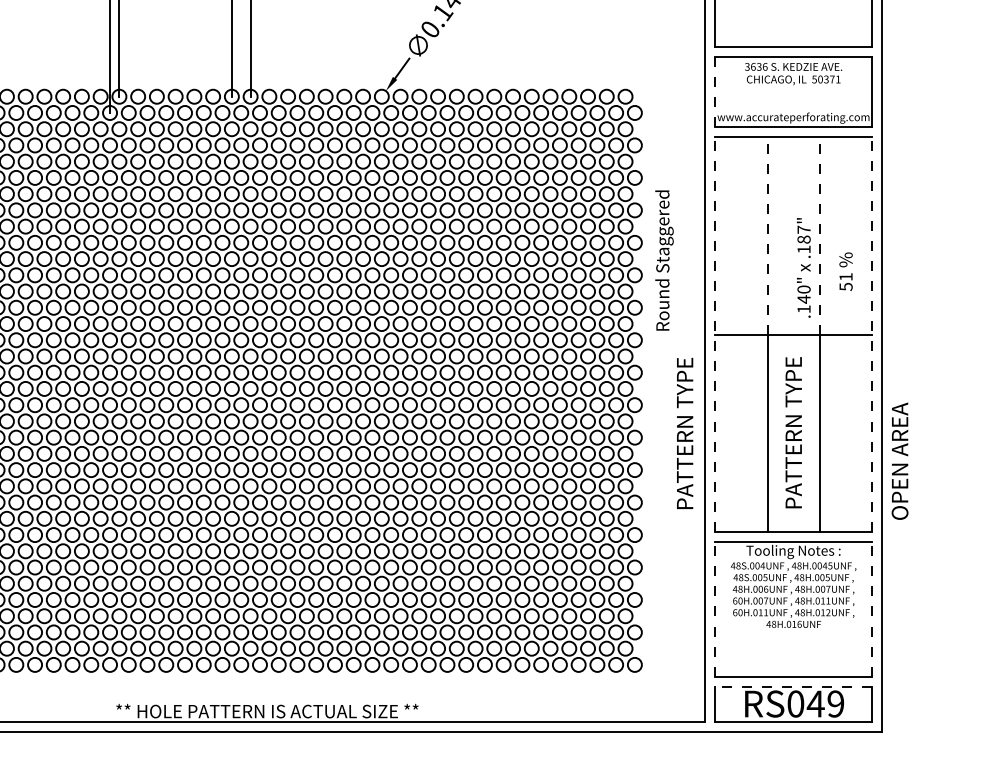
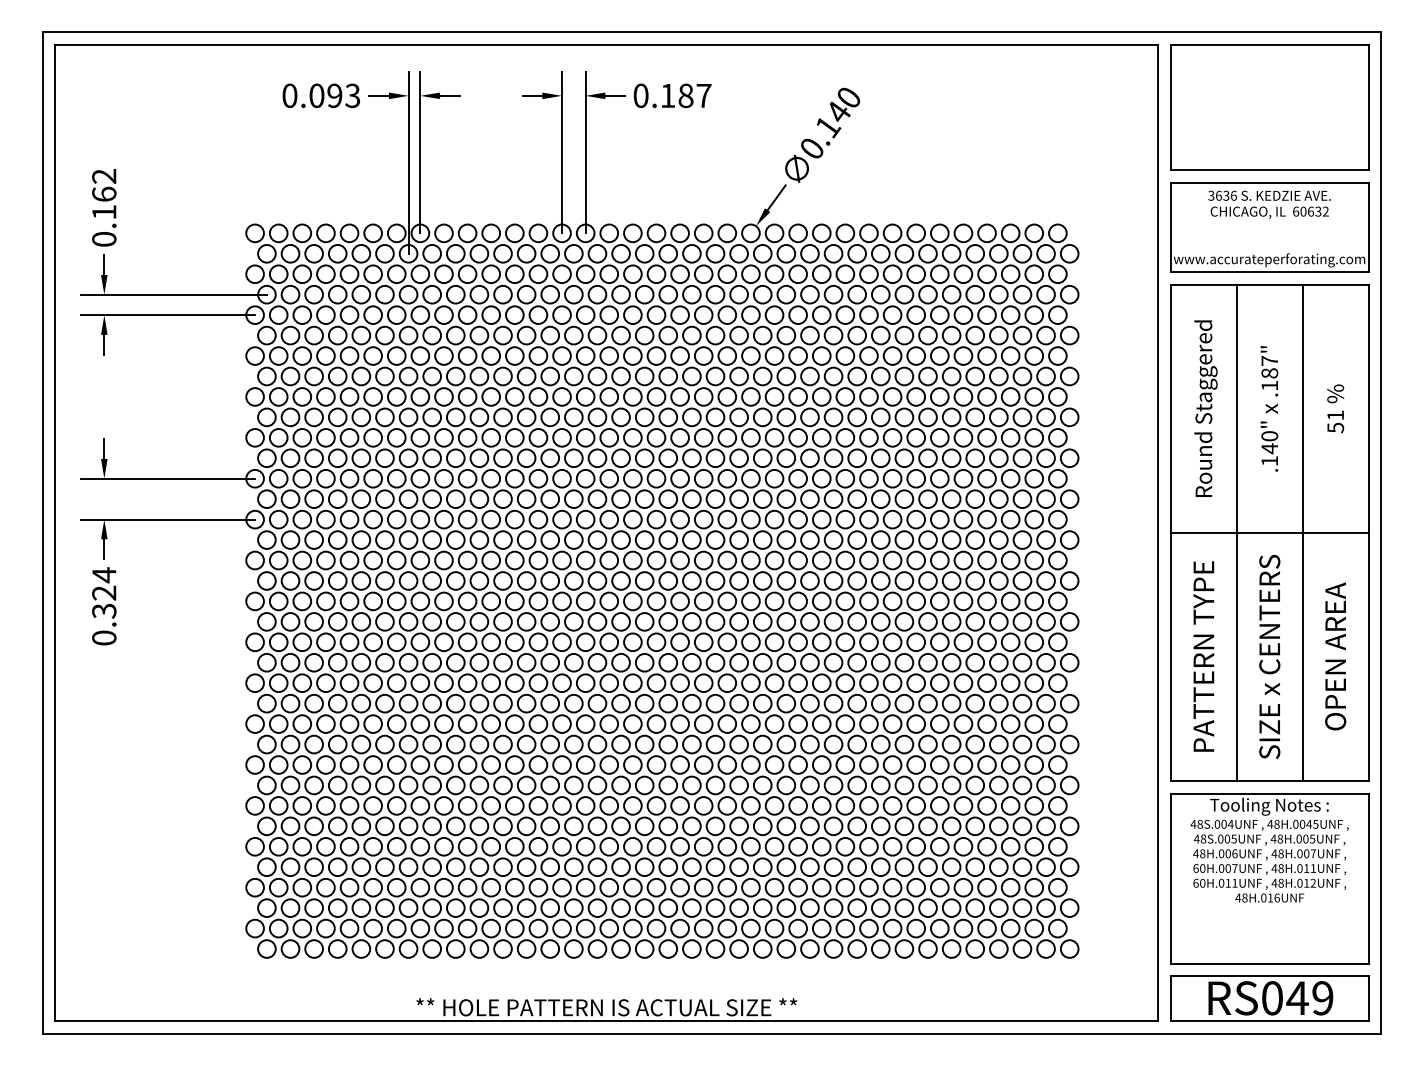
text: (826, 79) -> (1310, 211), 50371 -> 60632
line: (714, 92) -> (1170, 227), dashed -> solid
line: (767, 235) -> (1236, 408), dashed -> solid
line: (819, 235) -> (1302, 408), dashed -> solid
text: (664, 260) -> (1205, 408), moved
text: (803, 267) -> (1269, 408), moved
text: (845, 271) -> (1335, 408), moved
line: (714, 334) -> (1170, 532), dashed -> solid
line: (872, 334) -> (1368, 532), dashed -> solid
text: (793, 432) -> (1269, 656), PATTERN TYPE -> SIZE x CENTERS
text: (684, 433) -> (1203, 656), moved
text: (899, 461) -> (1335, 656), moved
line: (714, 608) -> (1170, 878), dashed -> solid
line: (872, 608) -> (1368, 878), dashed -> solid
line: (793, 686) -> (1269, 976), dashed -> solid

